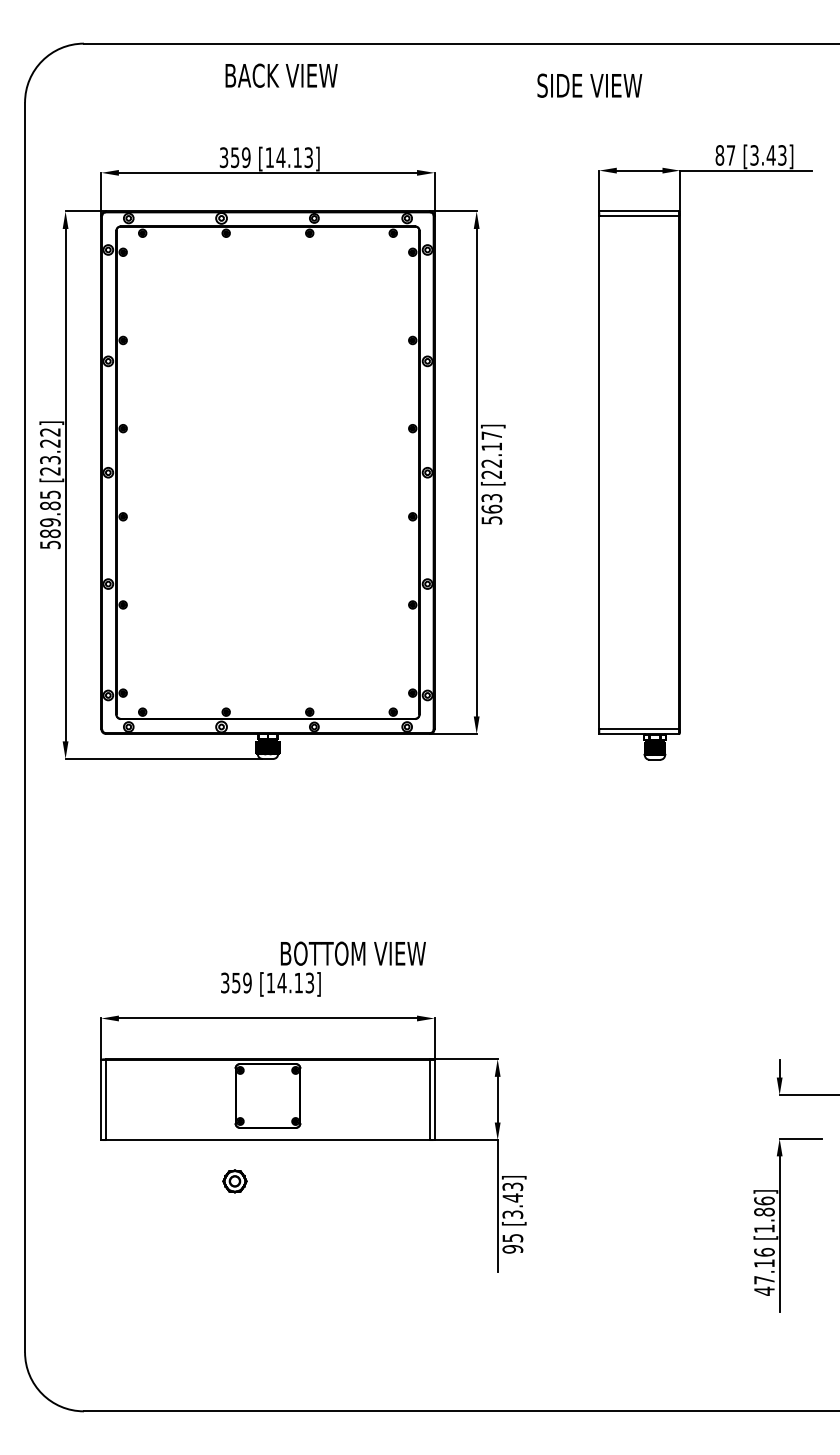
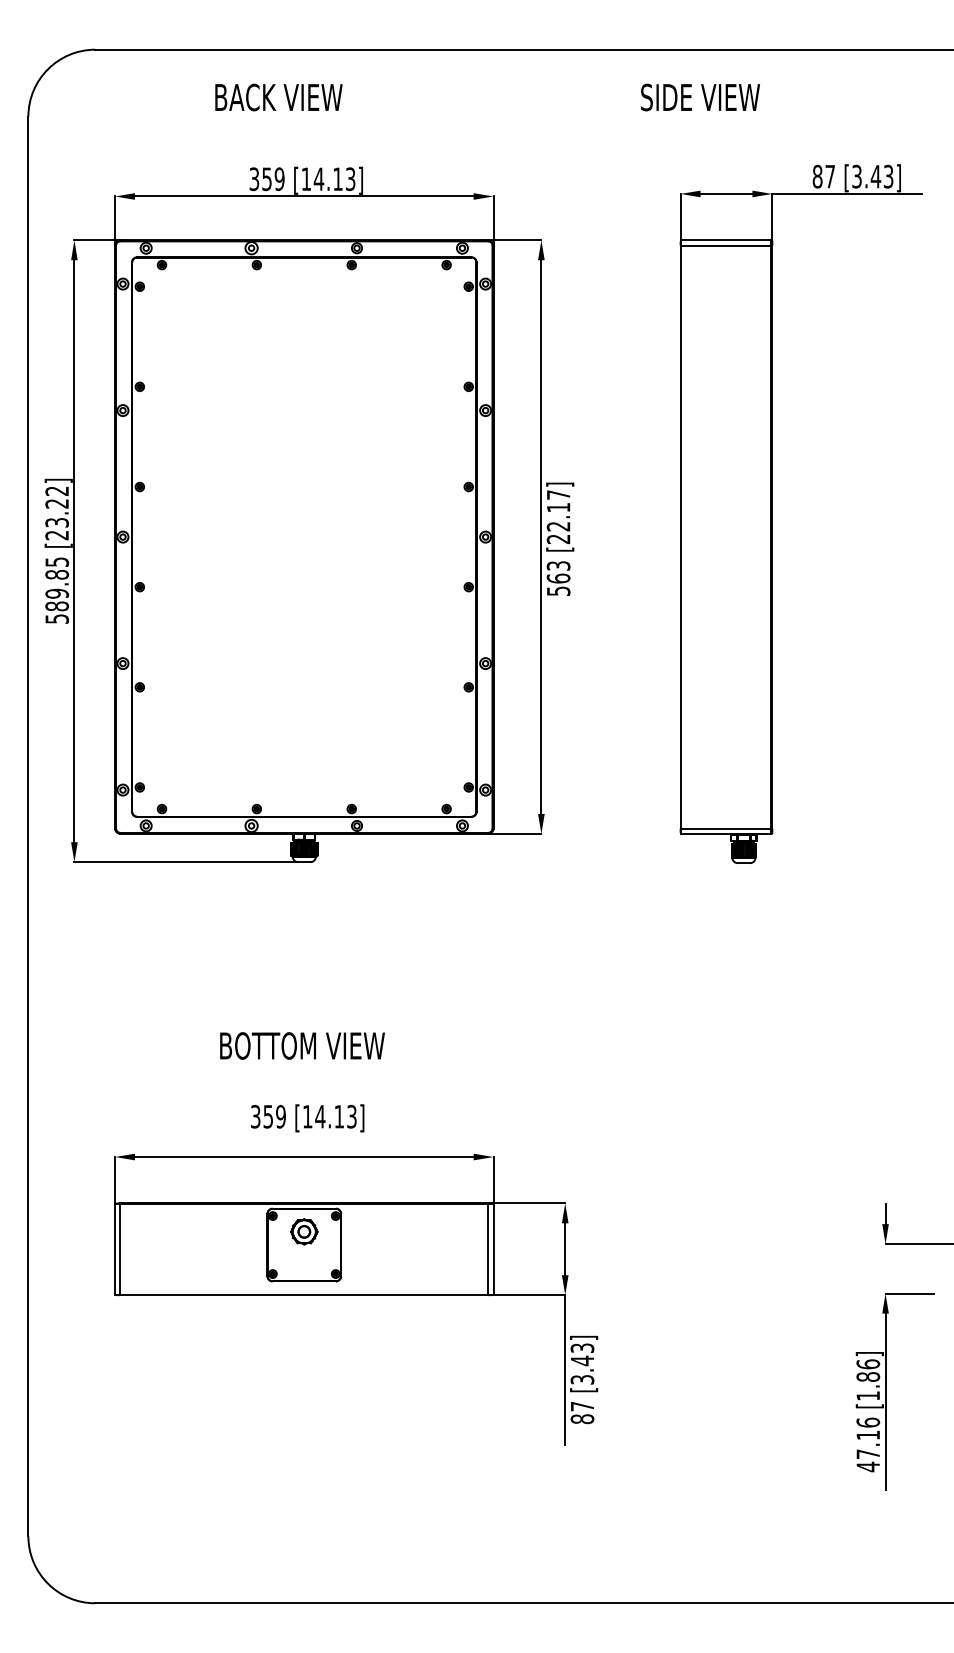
text: (281, 75) -> (278, 97), moved
text: (589, 85) -> (700, 97), moved
text: (352, 953) -> (301, 1045), moved
part: (234, 1181) -> (303, 1232), moved
text: (512, 1243) -> (582, 1412), 95 -> 87

